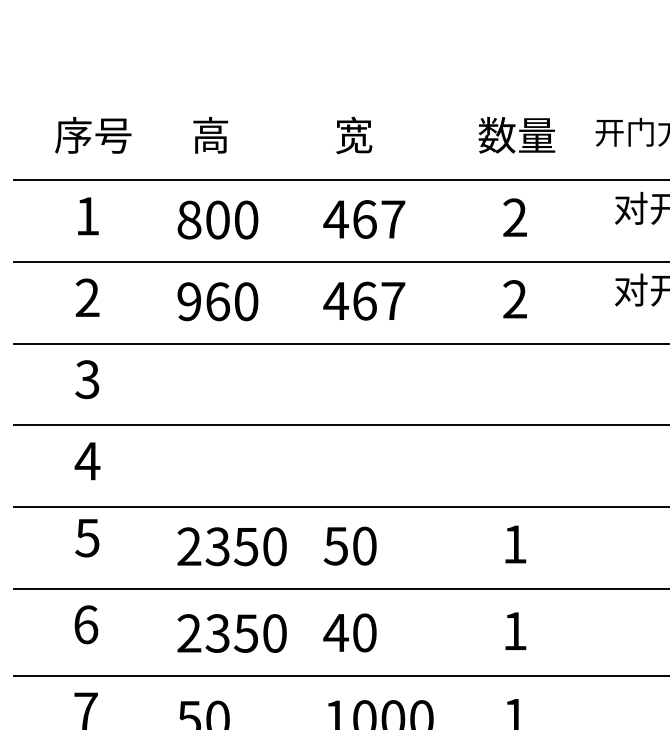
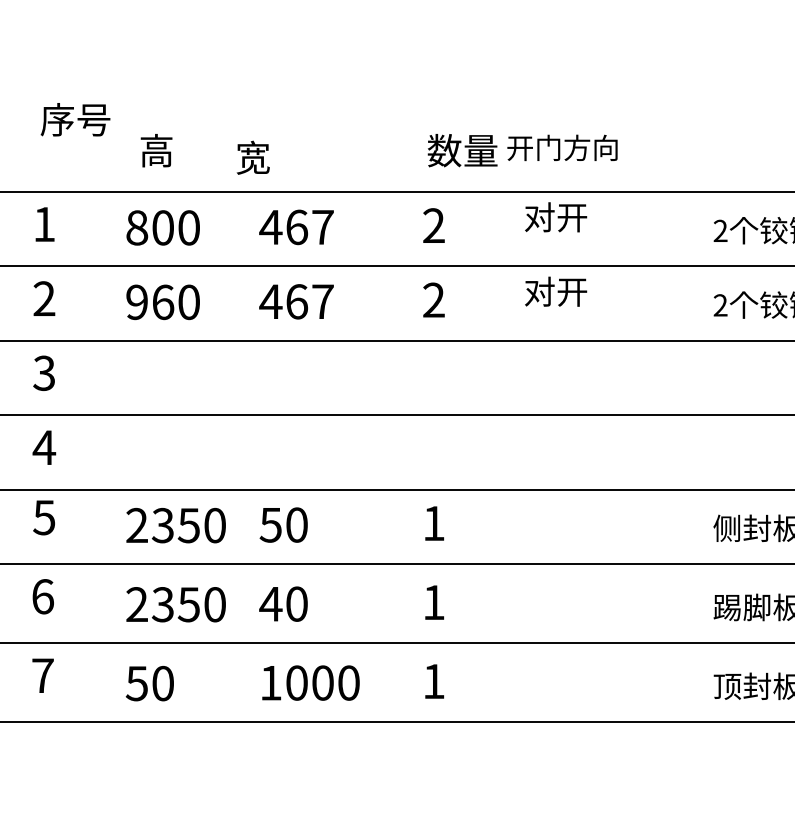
text: (93, 135) -> (75, 119), moved
text: (353, 135) -> (252, 157), moved
text: (516, 135) -> (462, 150), moved

